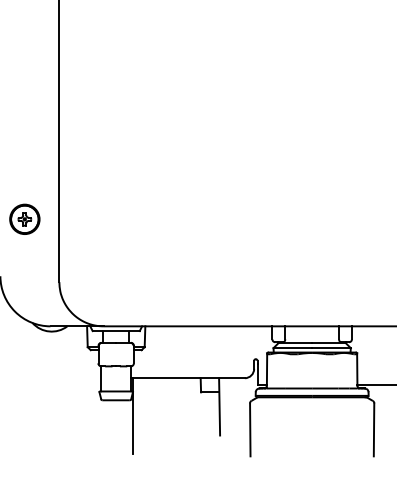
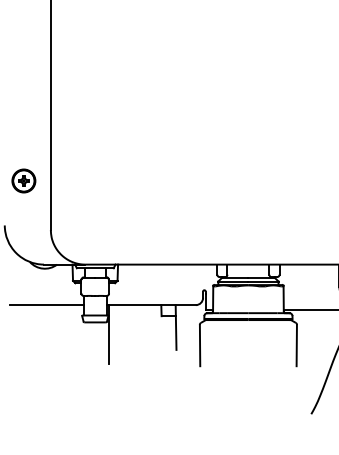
line: (53, 378) -> (46, 305), added

